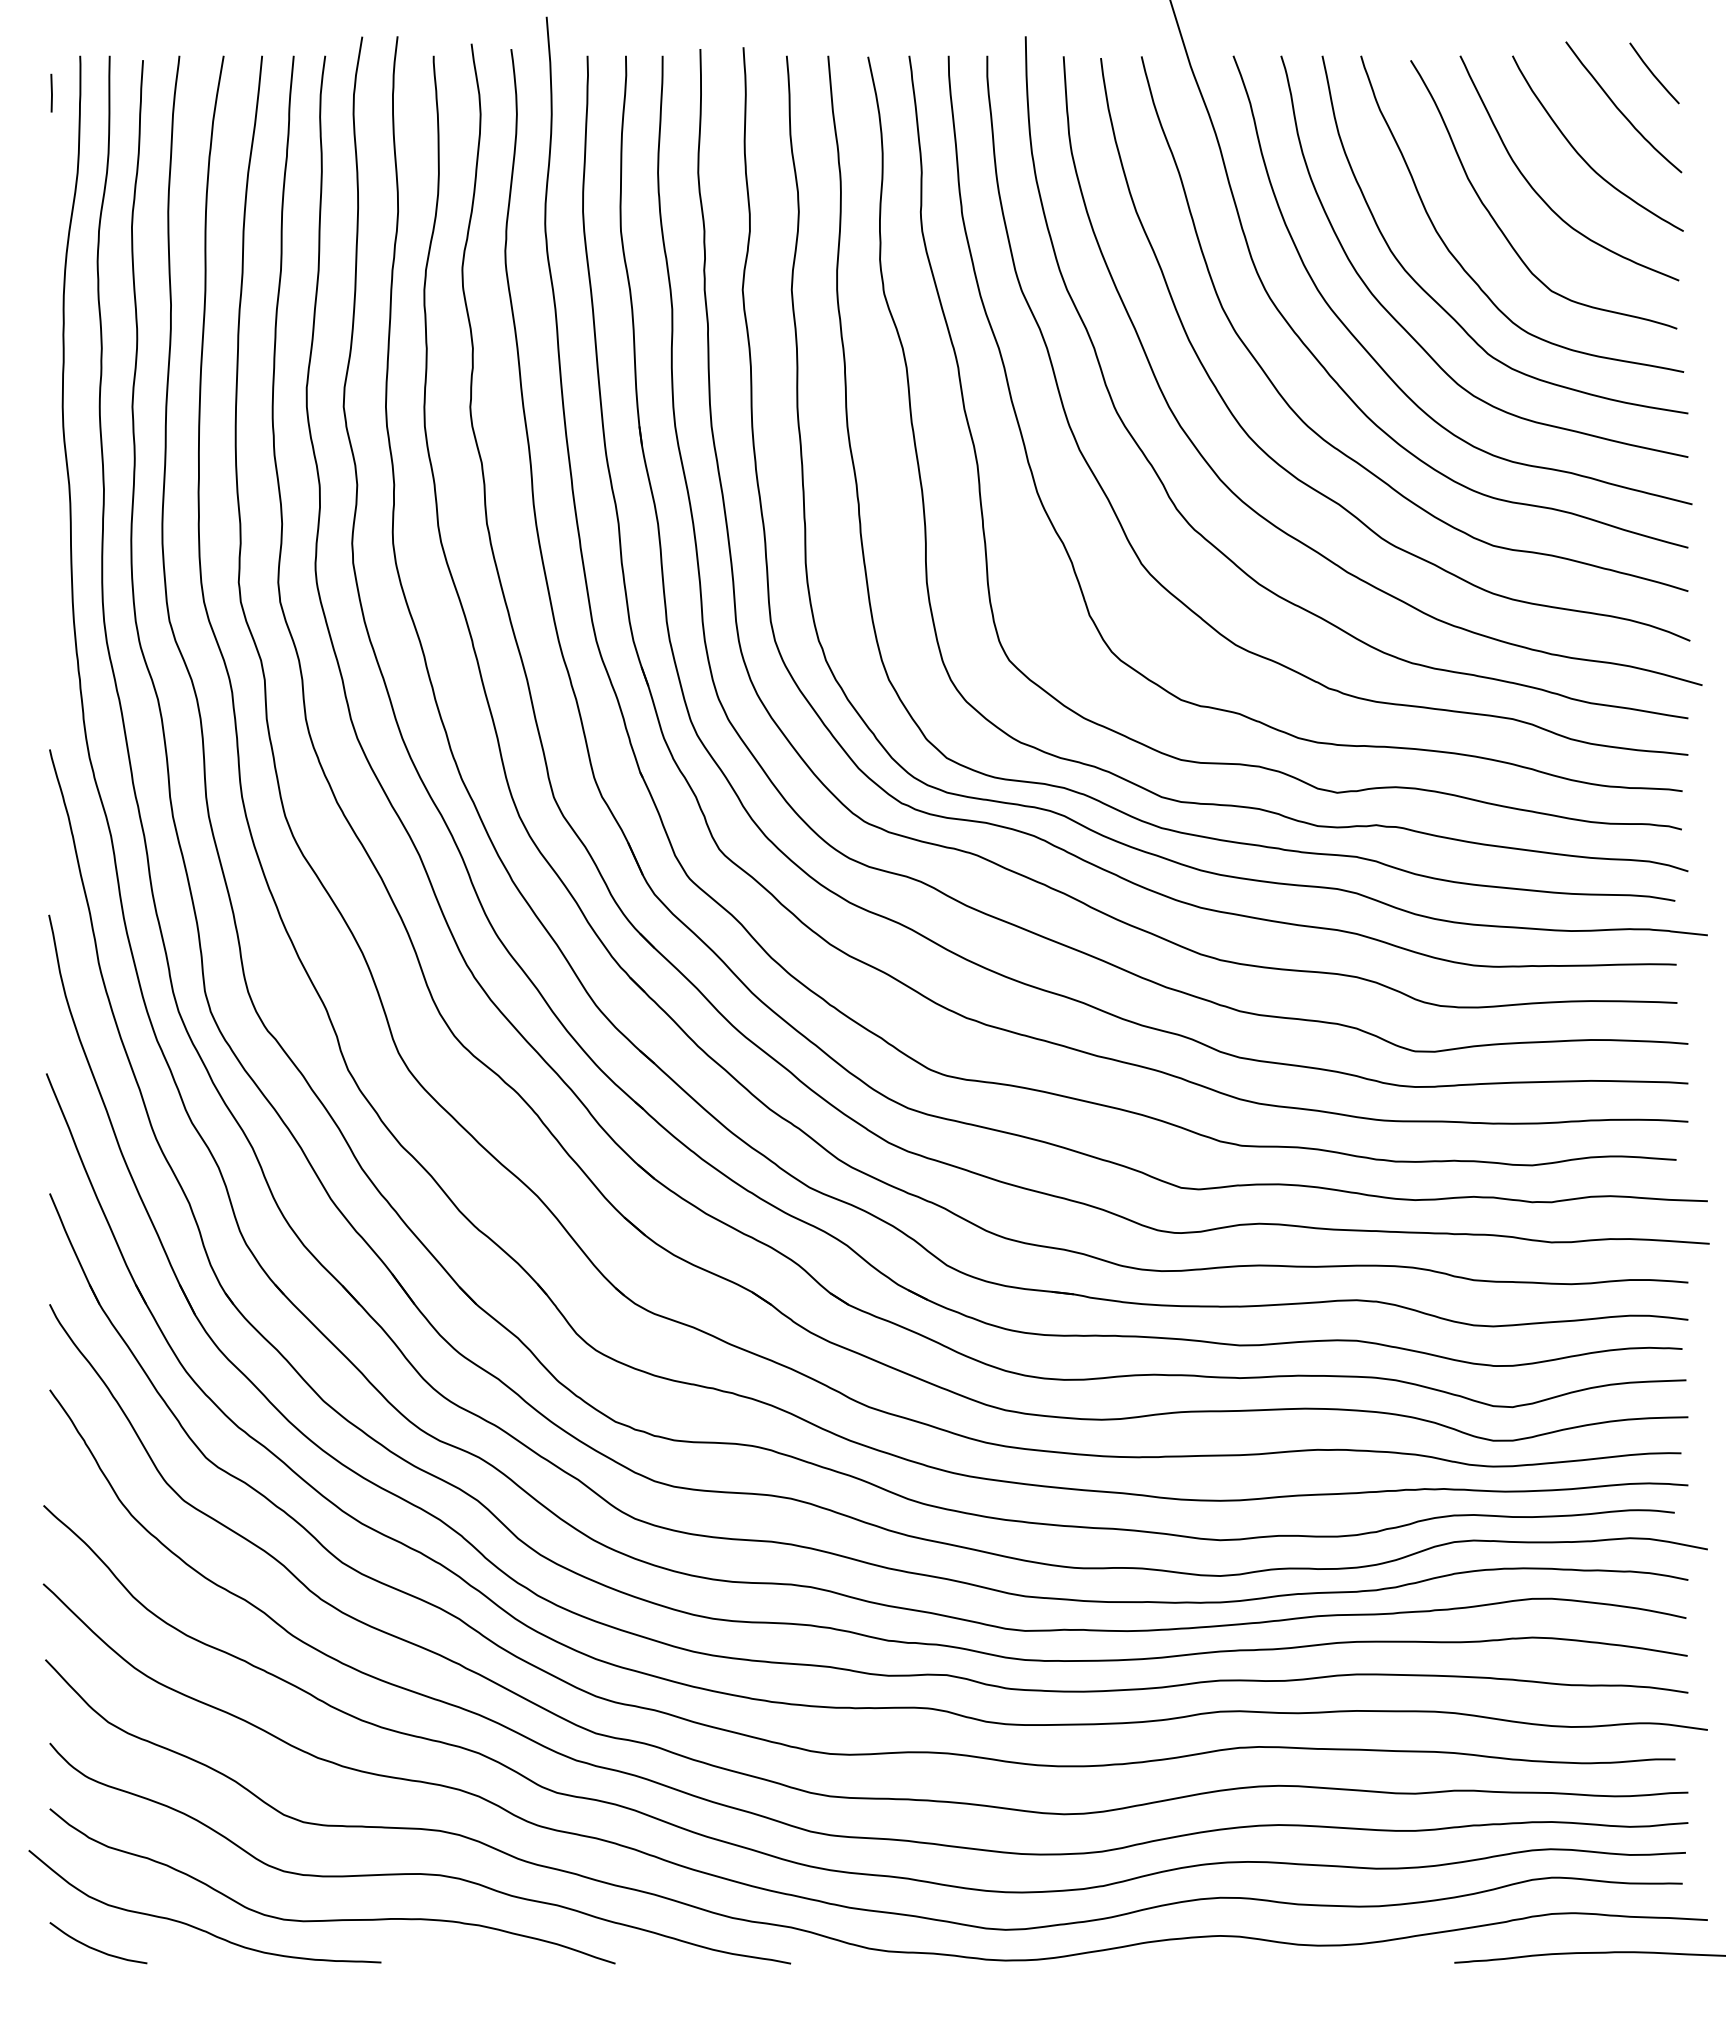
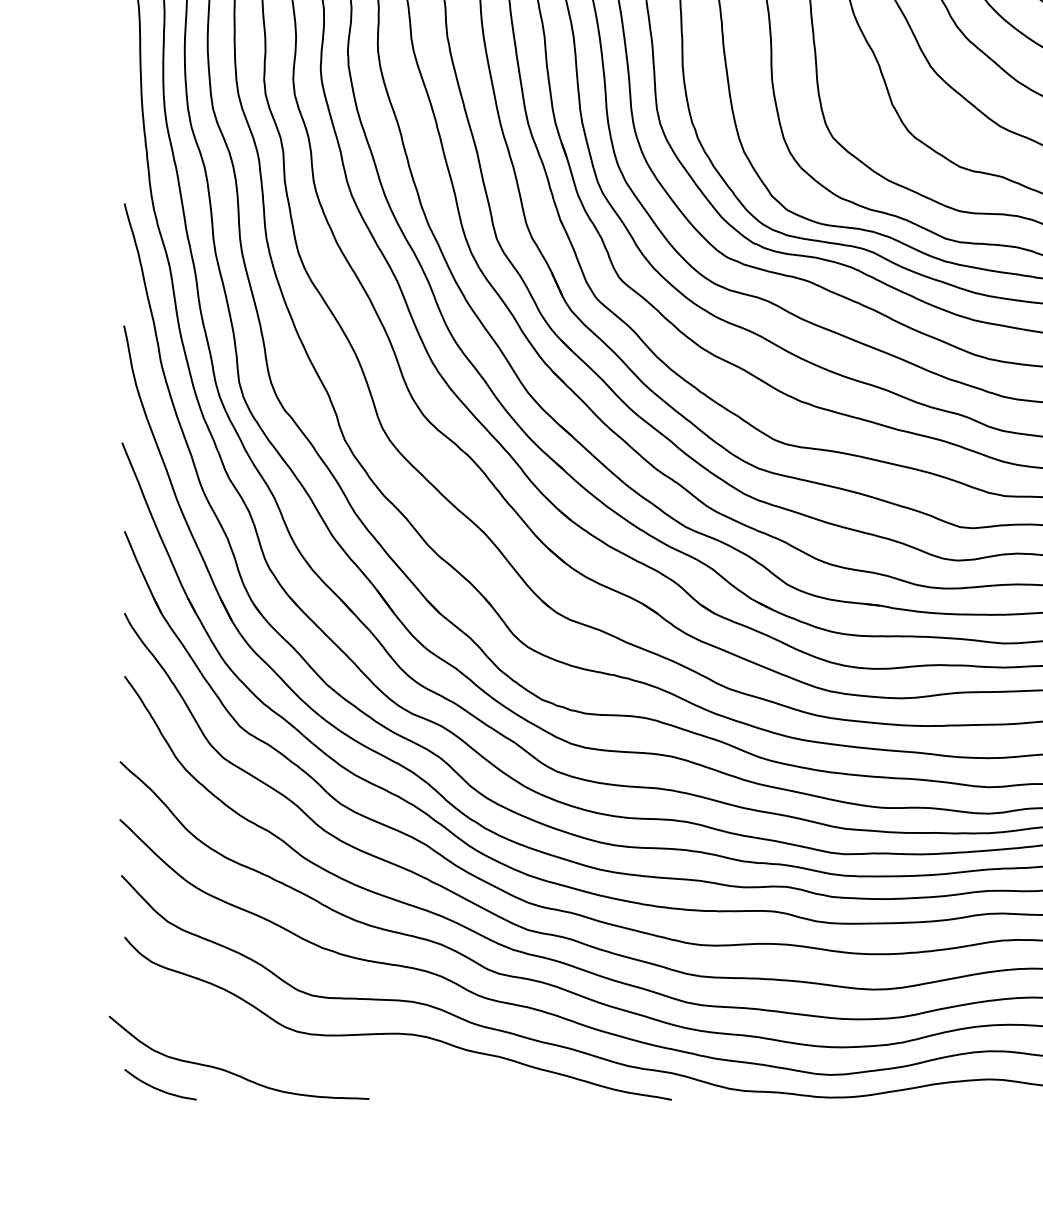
curve: (332, 1919) -> (333, 1067), removed

